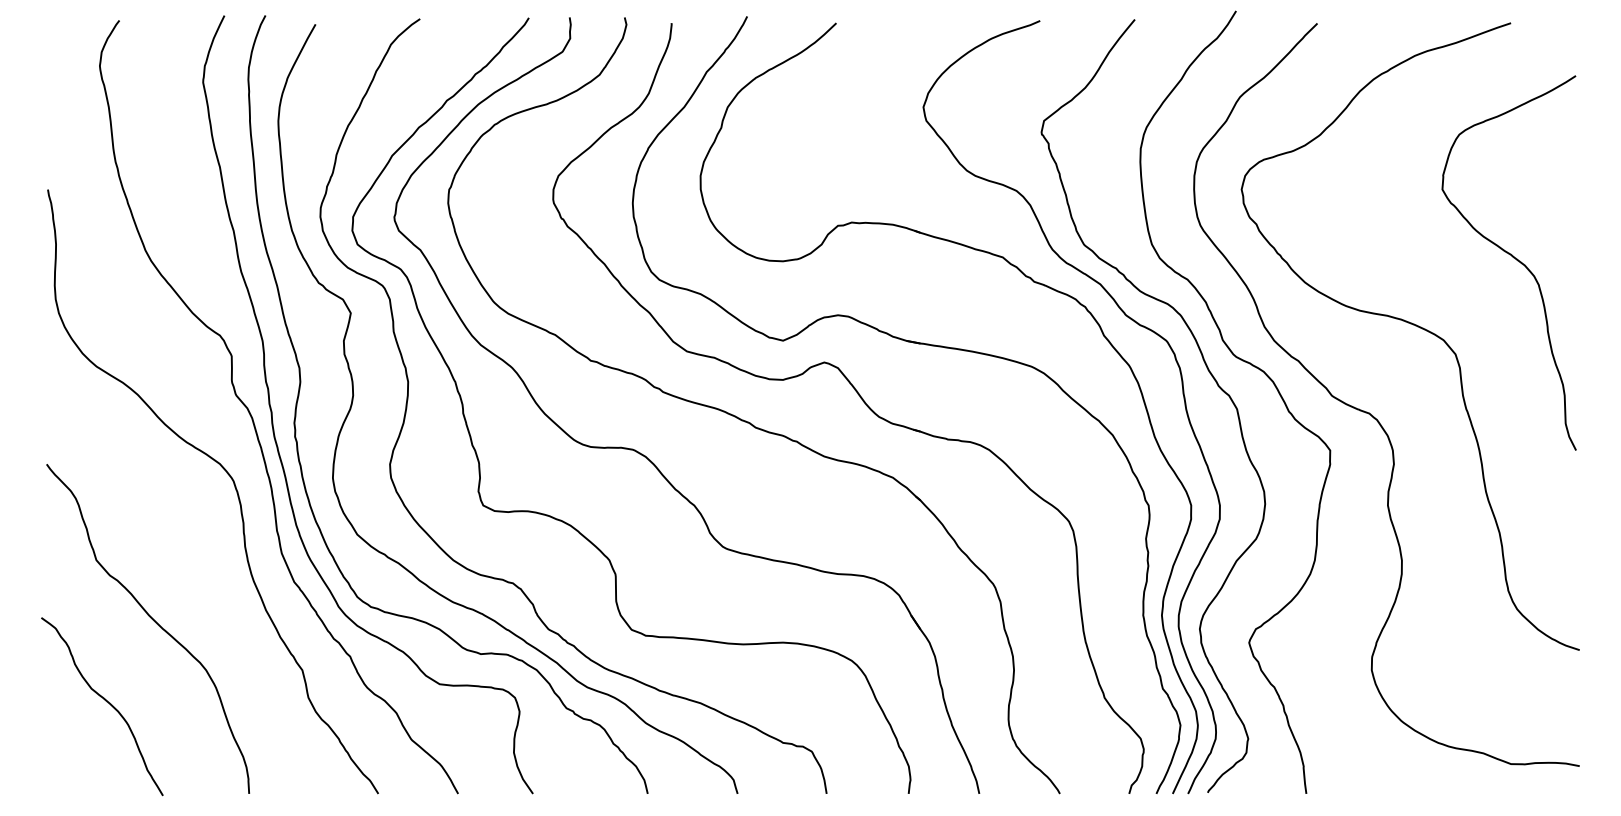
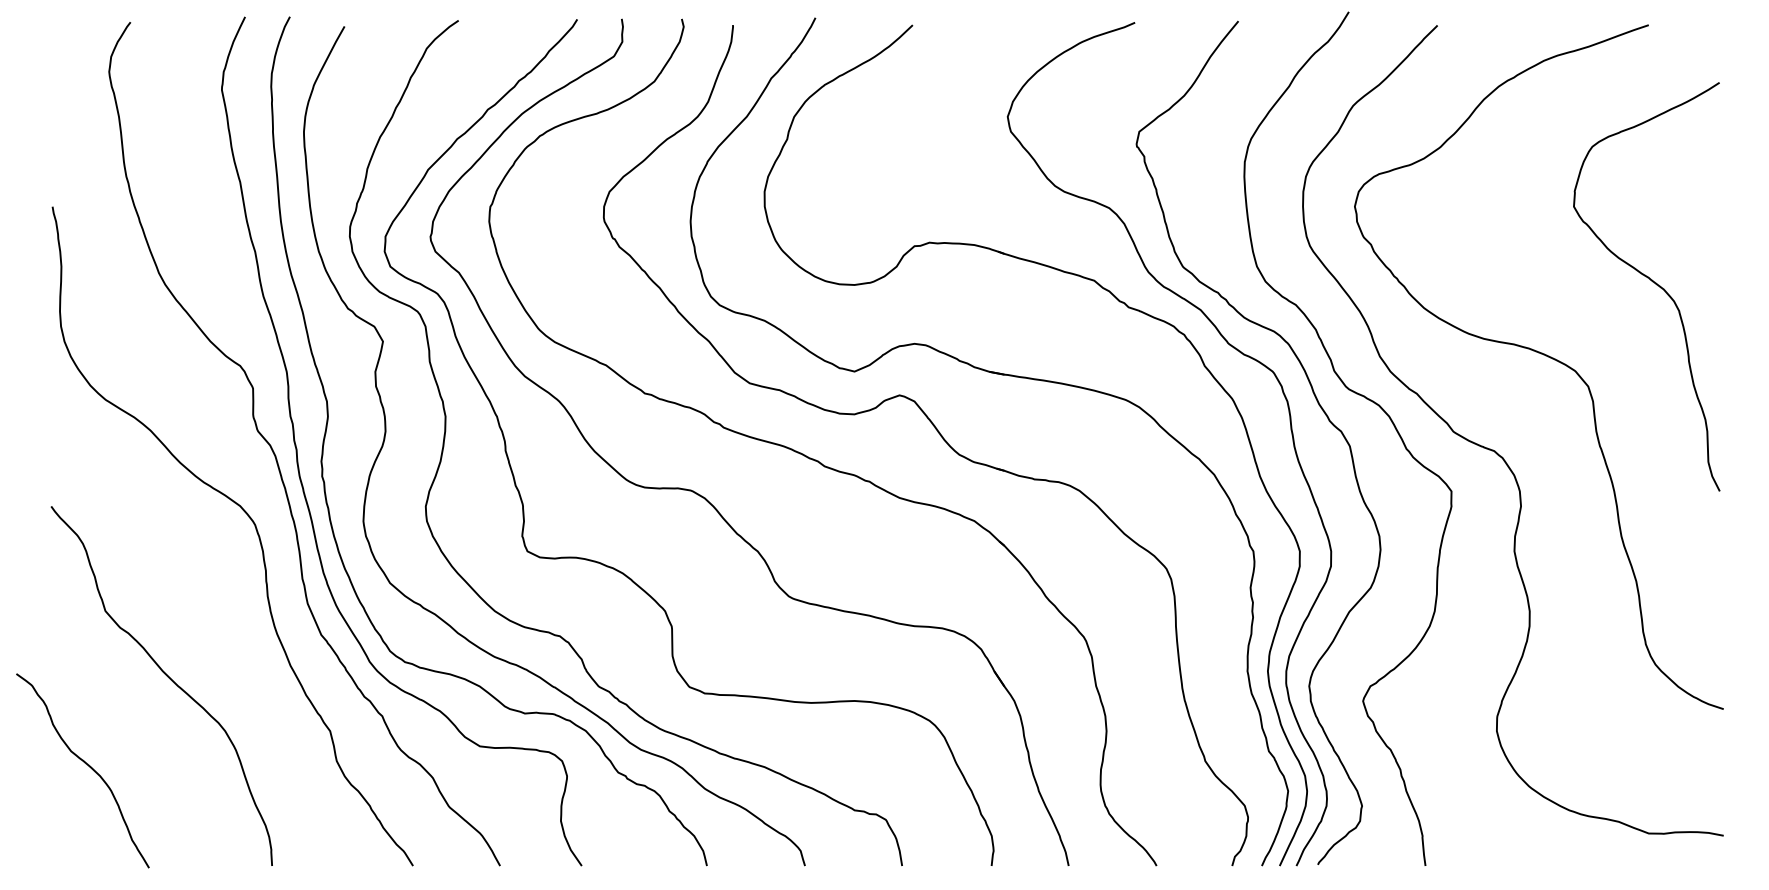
curve: (106, 701) -> (87, 765), moved

